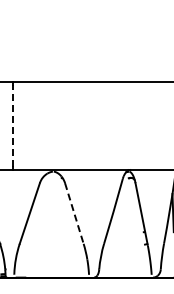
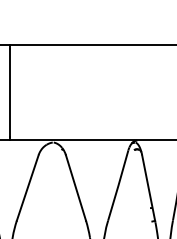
line: (13, 125) -> (10, 92), dashed -> solid
line: (74, 213) -> (76, 187), dashed -> solid

